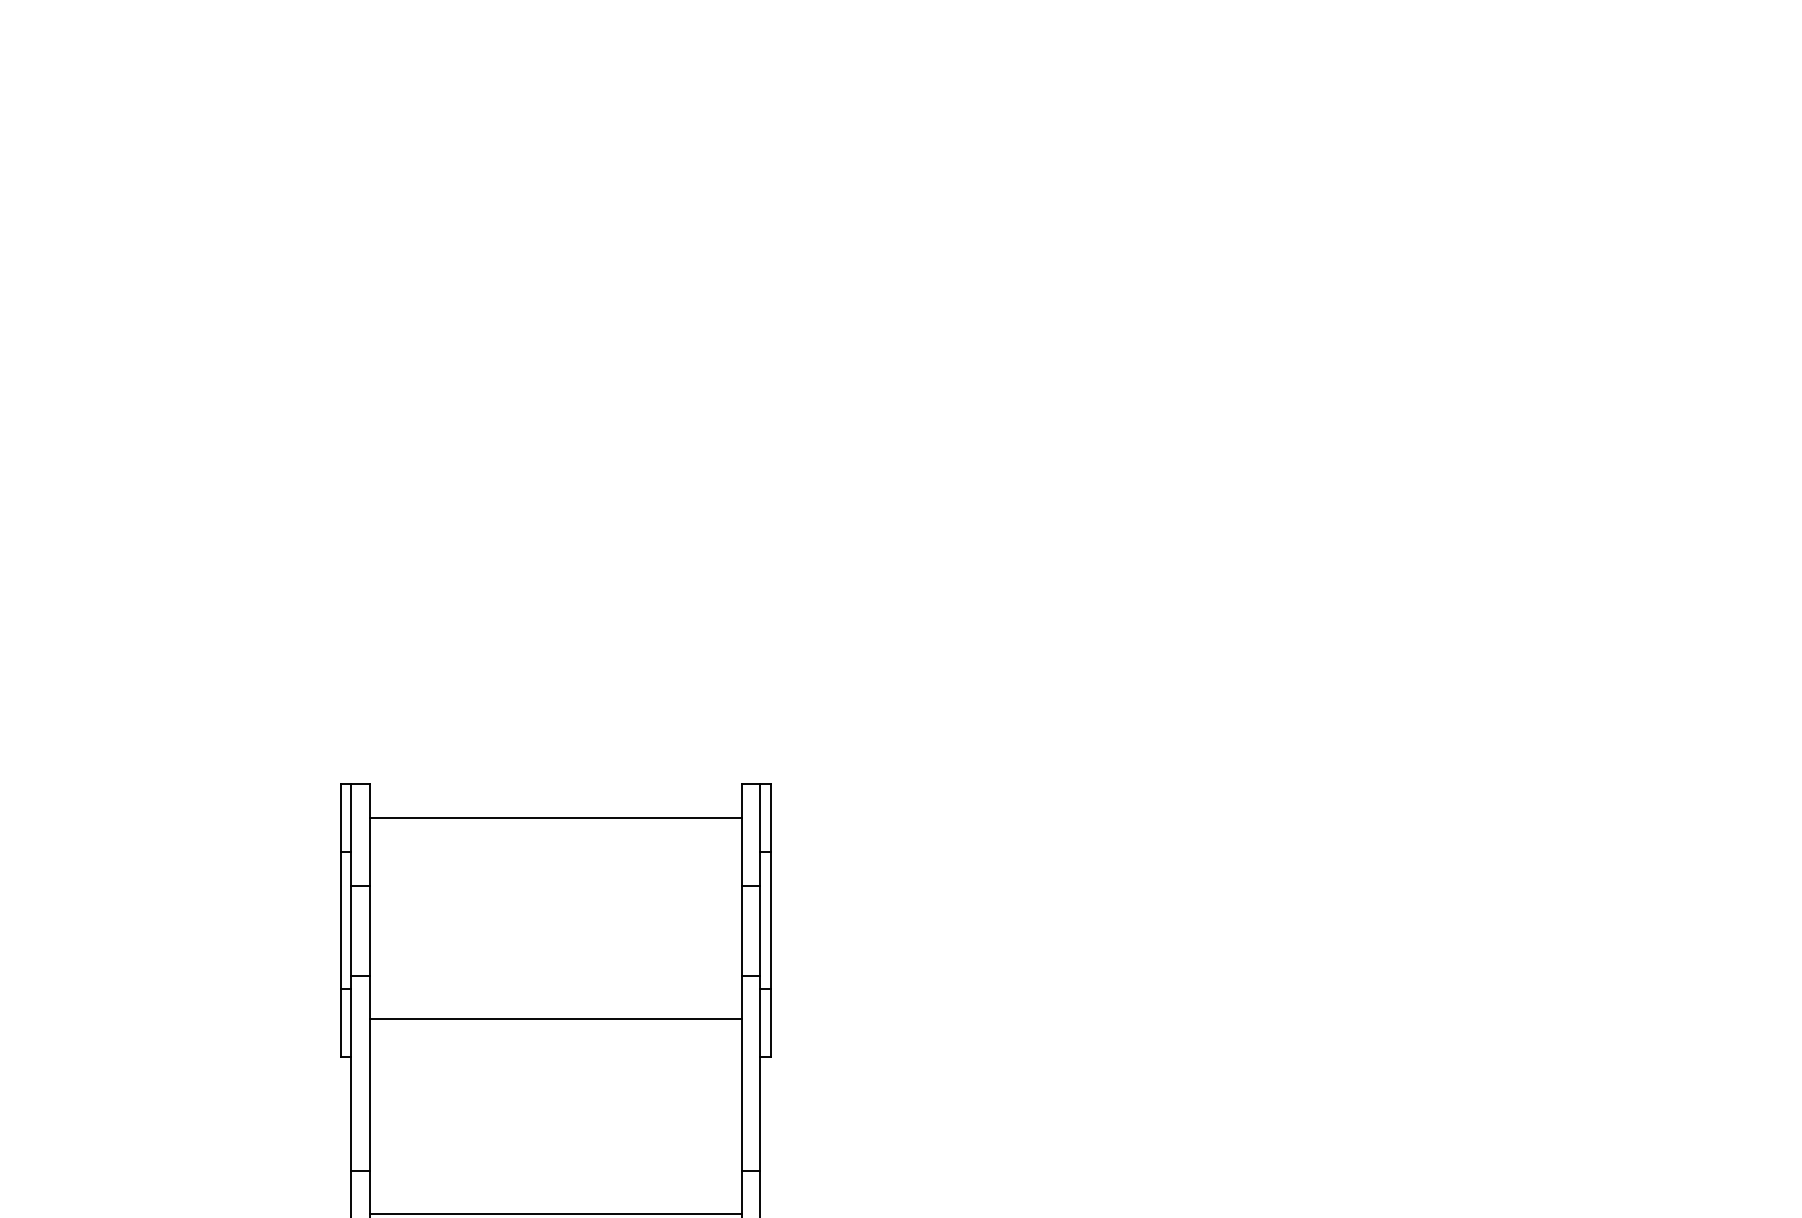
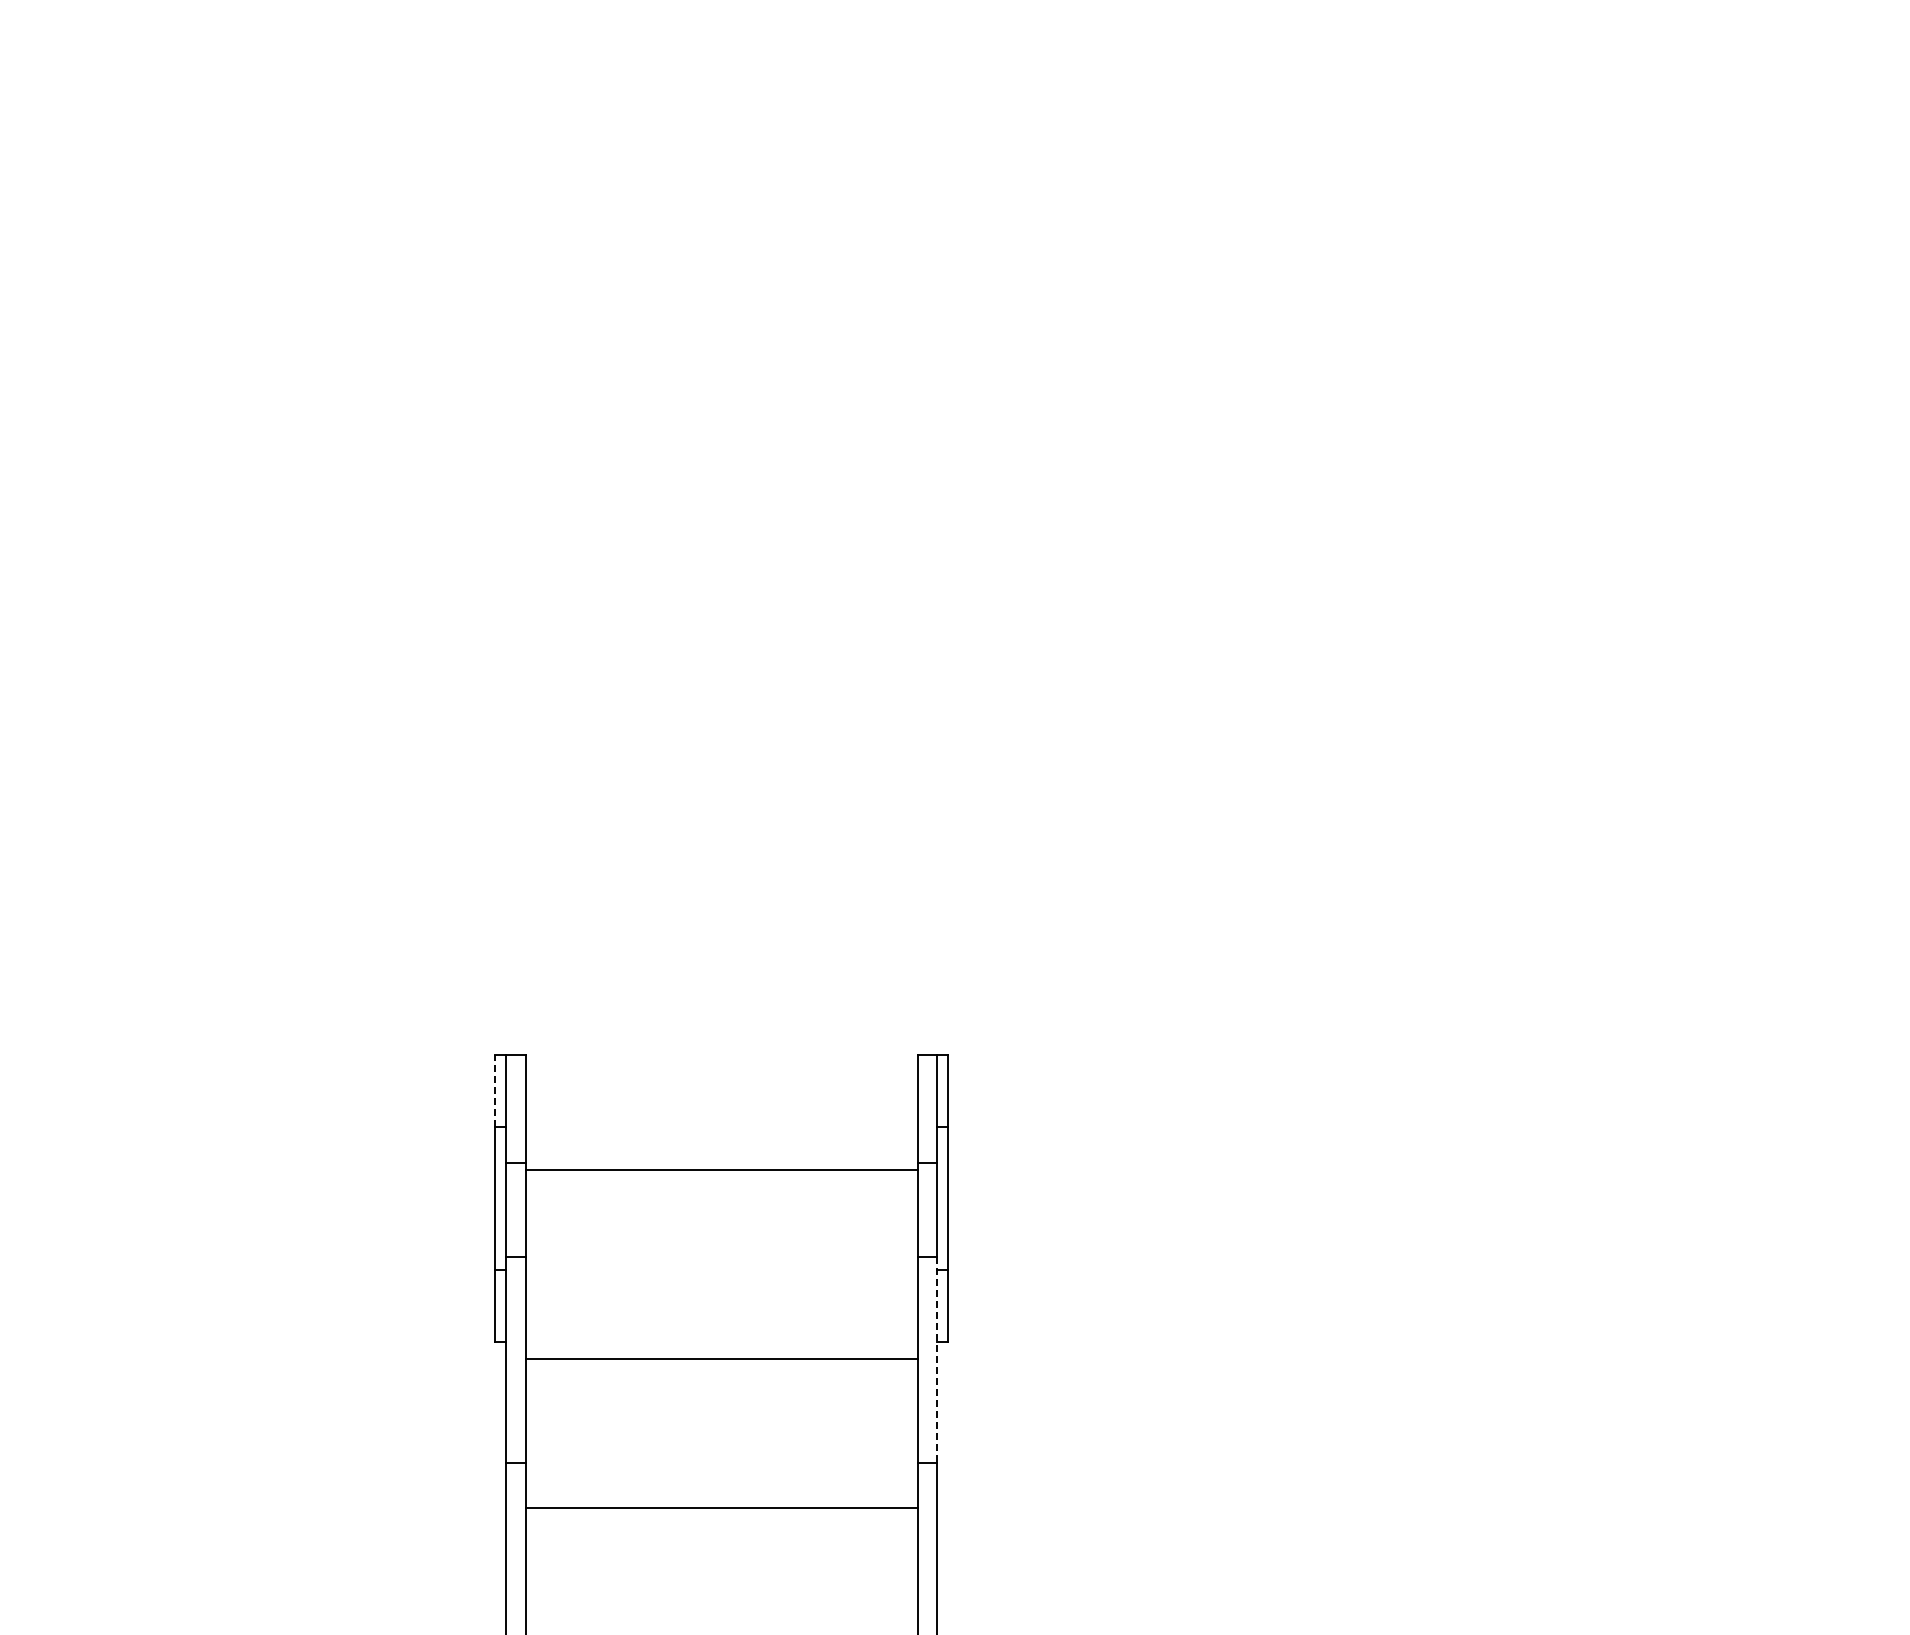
line: (341, 817) -> (495, 1090), solid -> dashed
line: (555, 817) -> (721, 1169), moved
line: (555, 1019) -> (721, 1359), moved
line: (760, 1073) -> (937, 1359), solid -> dashed

